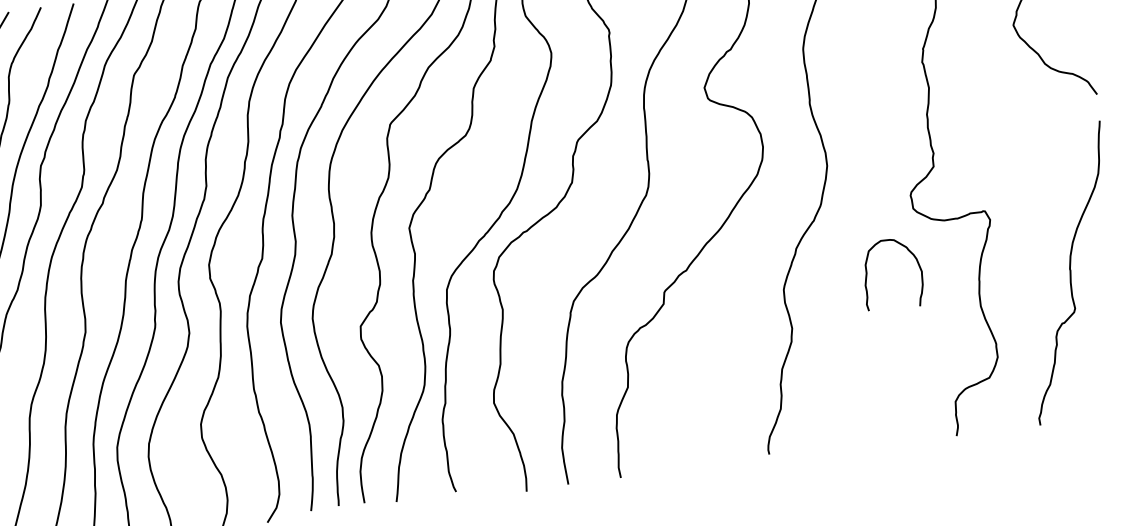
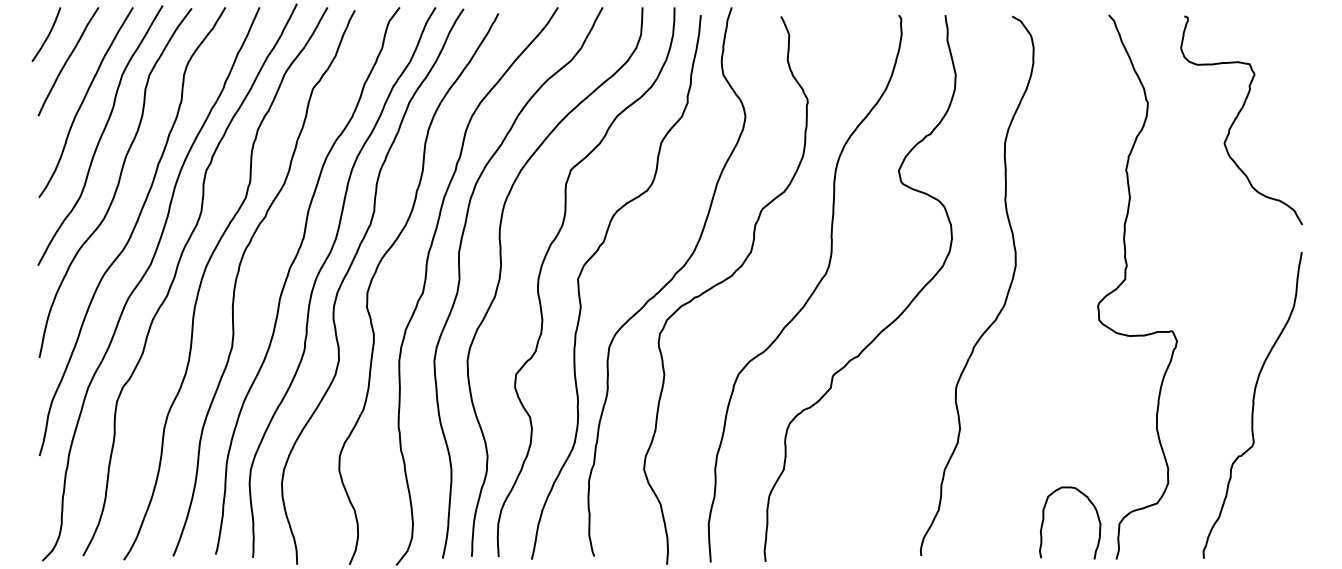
curve: (867, 273) -> (1044, 519), moved

